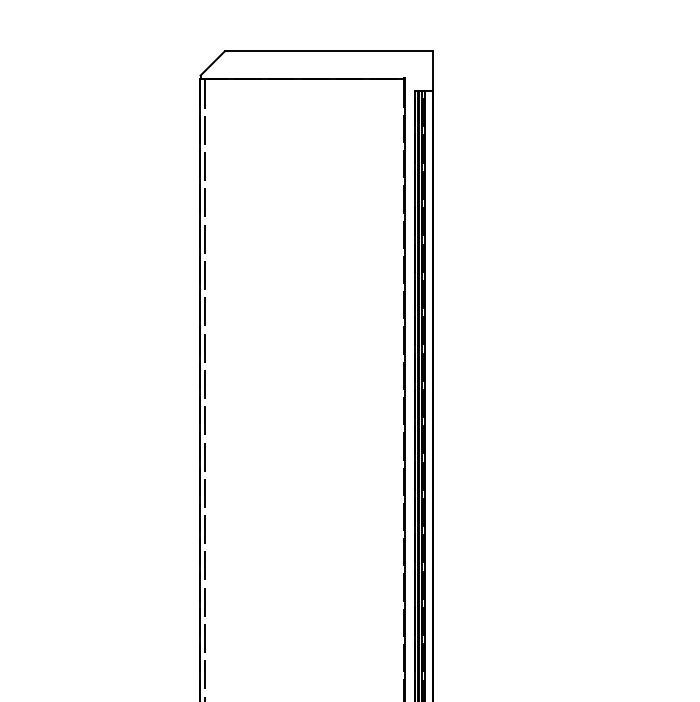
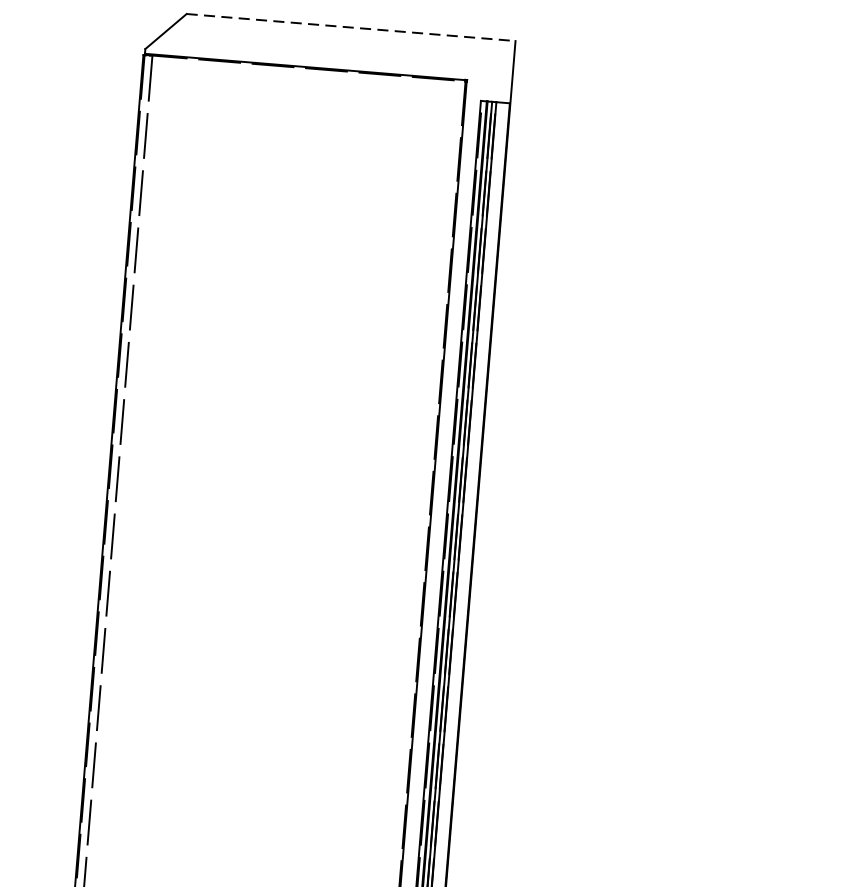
line: (329, 51) -> (351, 27), solid -> dashed

